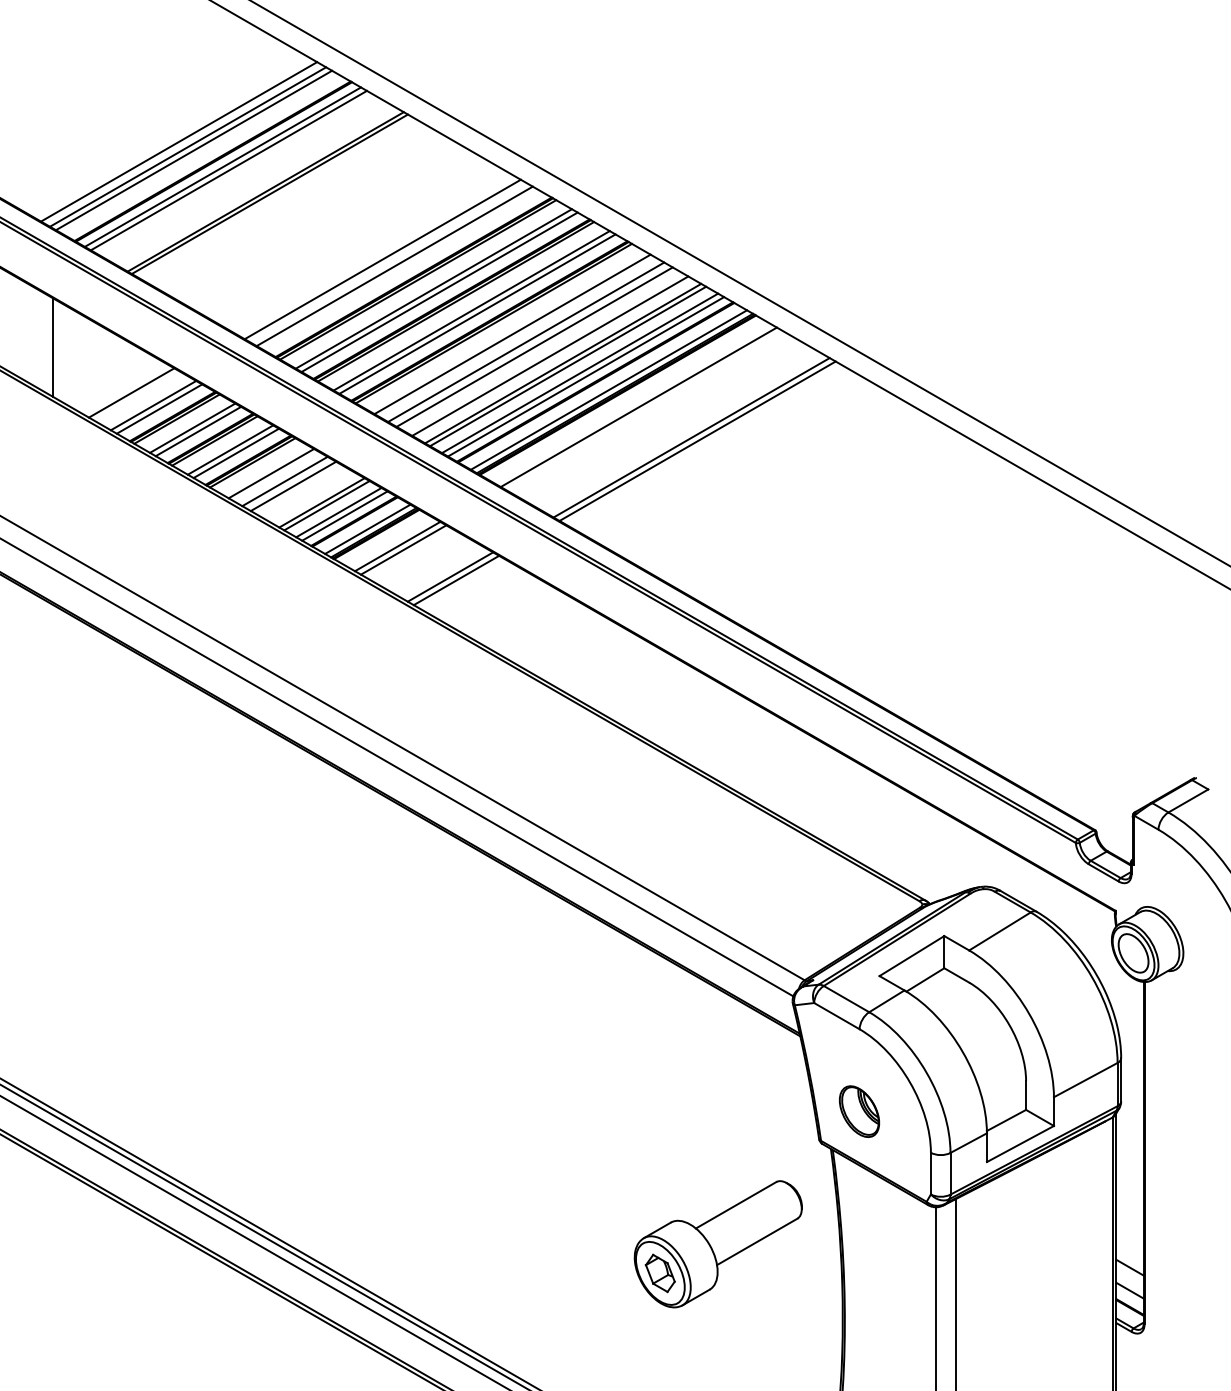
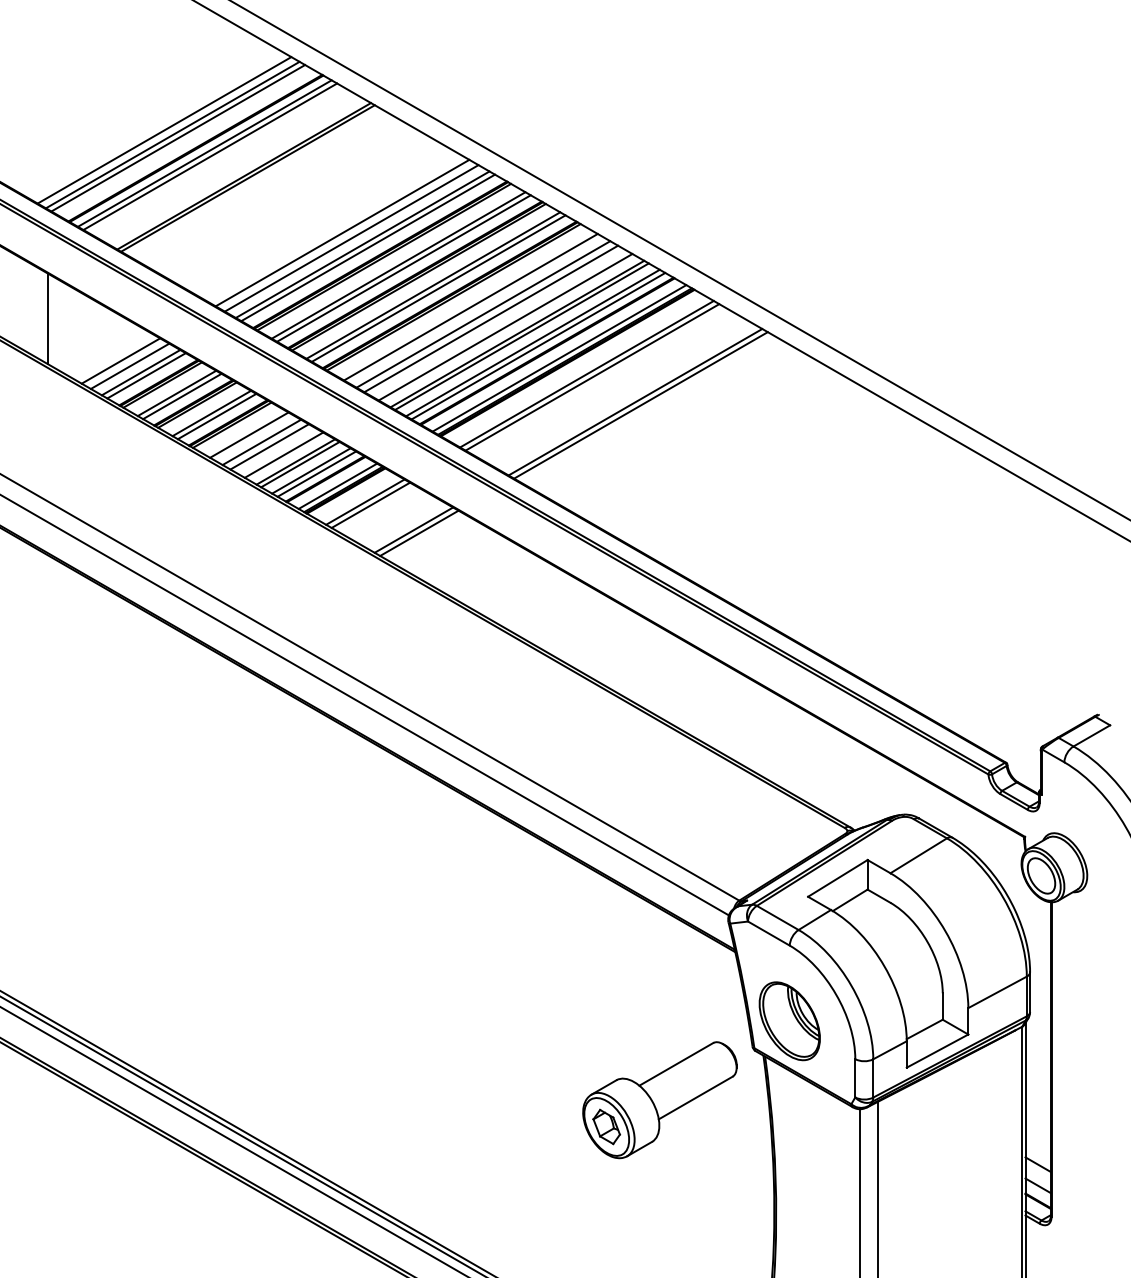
line: (372, 253) -> (342, 232), added
line: (401, 269) -> (368, 247), added
line: (140, 397) -> (129, 365), added
line: (644, 410) -> (592, 377), added
line: (308, 494) -> (283, 454), added
part: (859, 1111) -> (789, 1021), size x1.67
part: (717, 1244) -> (659, 1100), moved

